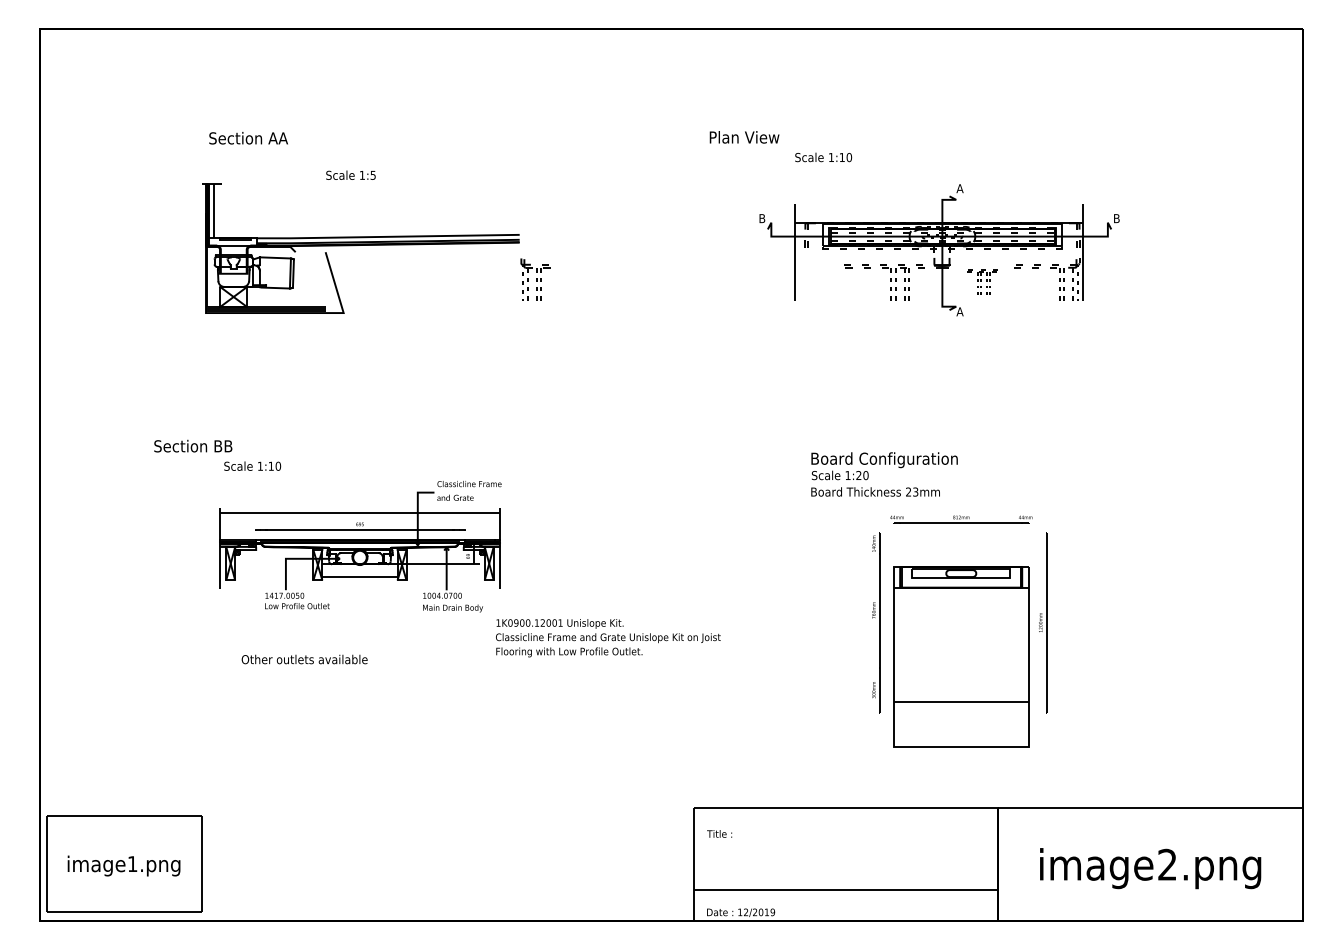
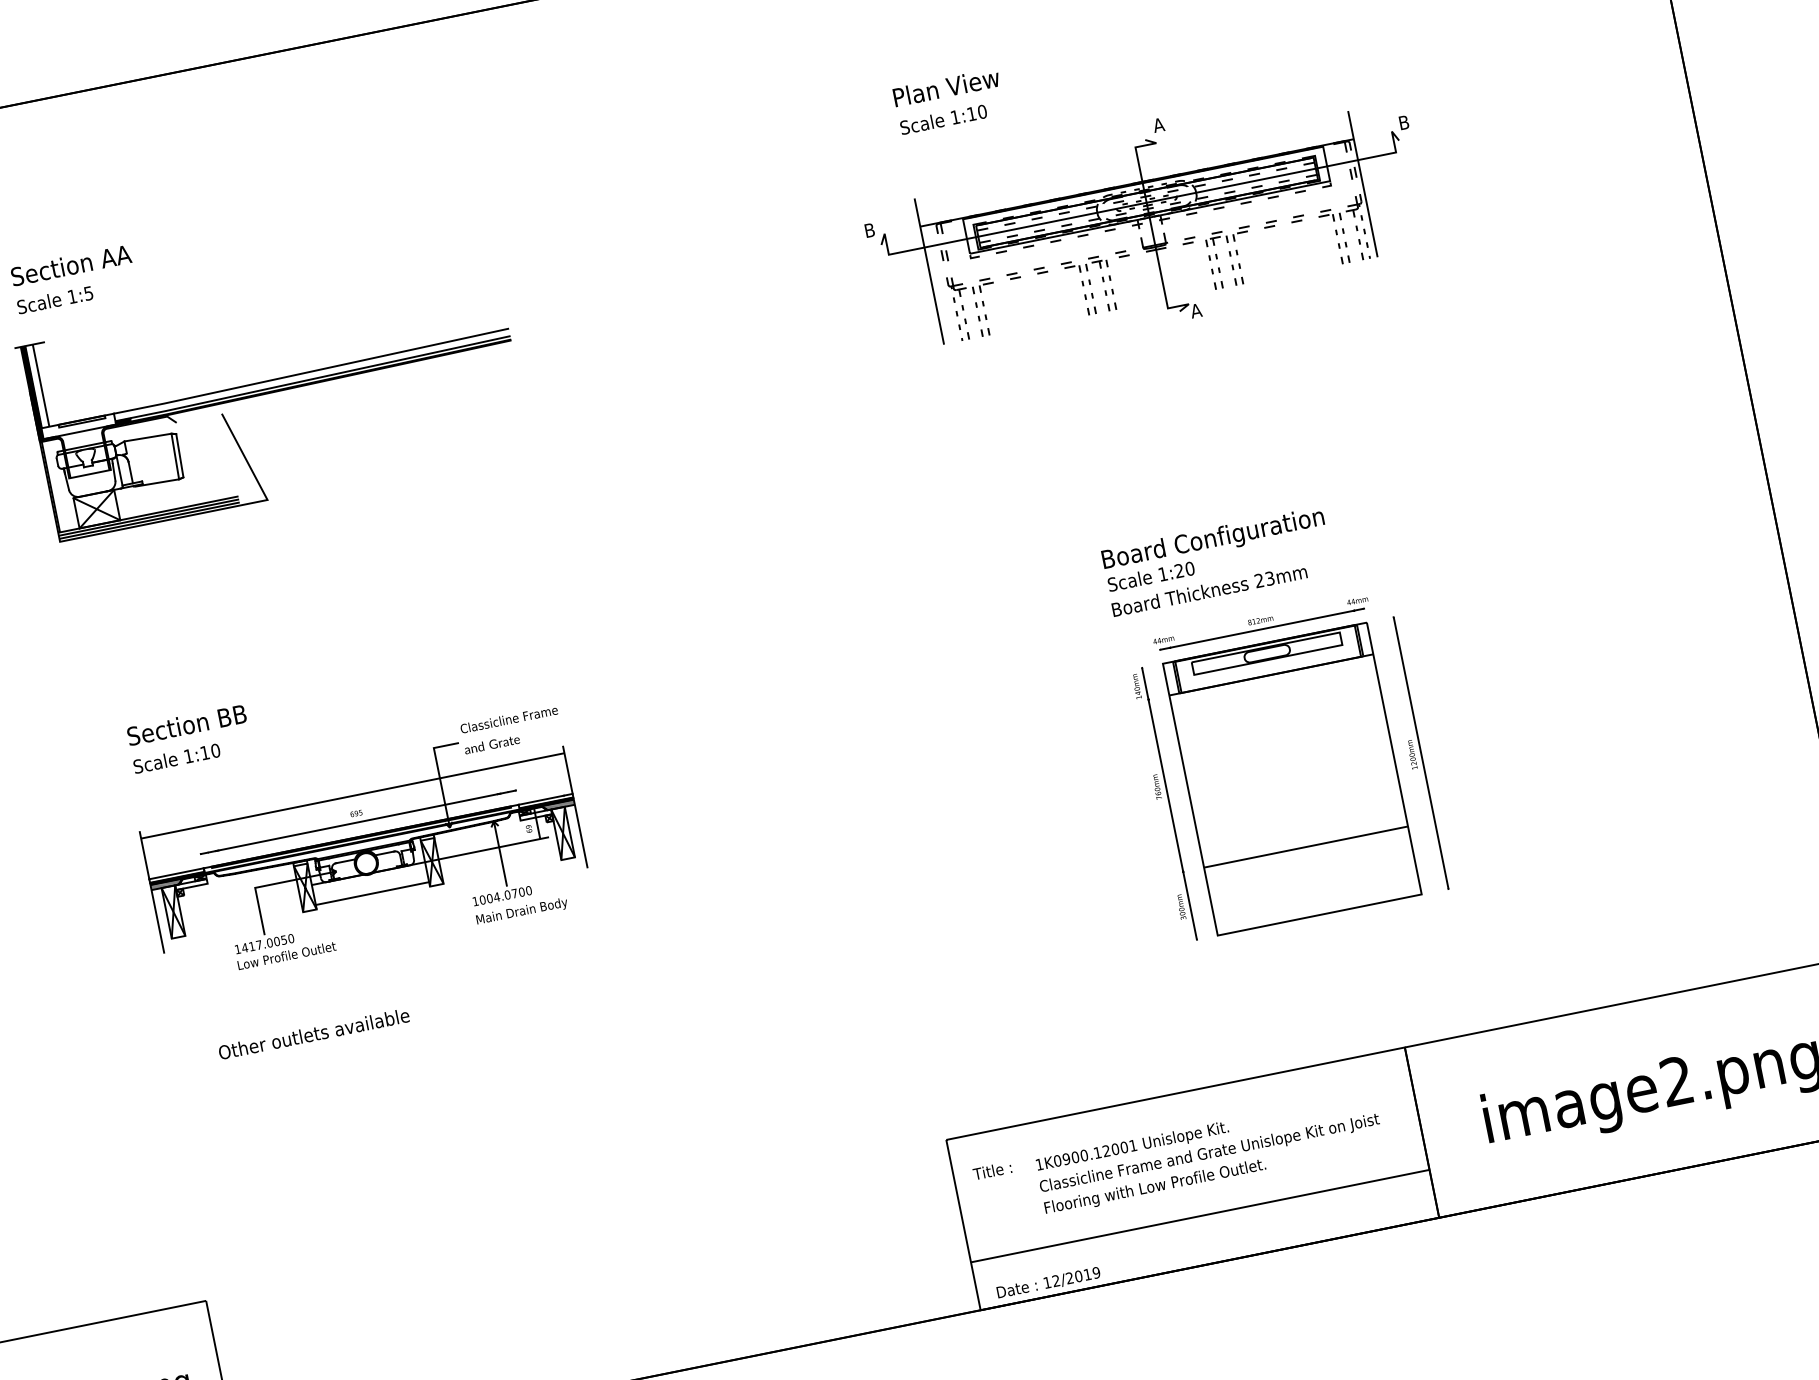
text: (744, 137) -> (946, 87), moved
text: (350, 174) -> (54, 299), moved
part: (535, 279) -> (974, 304), moved
part: (982, 282) -> (1221, 259), size x1.43
text: (193, 445) -> (186, 723), moved
text: (884, 474) -> (1217, 561), moved
text: (608, 638) -> (1210, 1154), moved
part: (961, 656) -> (1292, 778), moved

